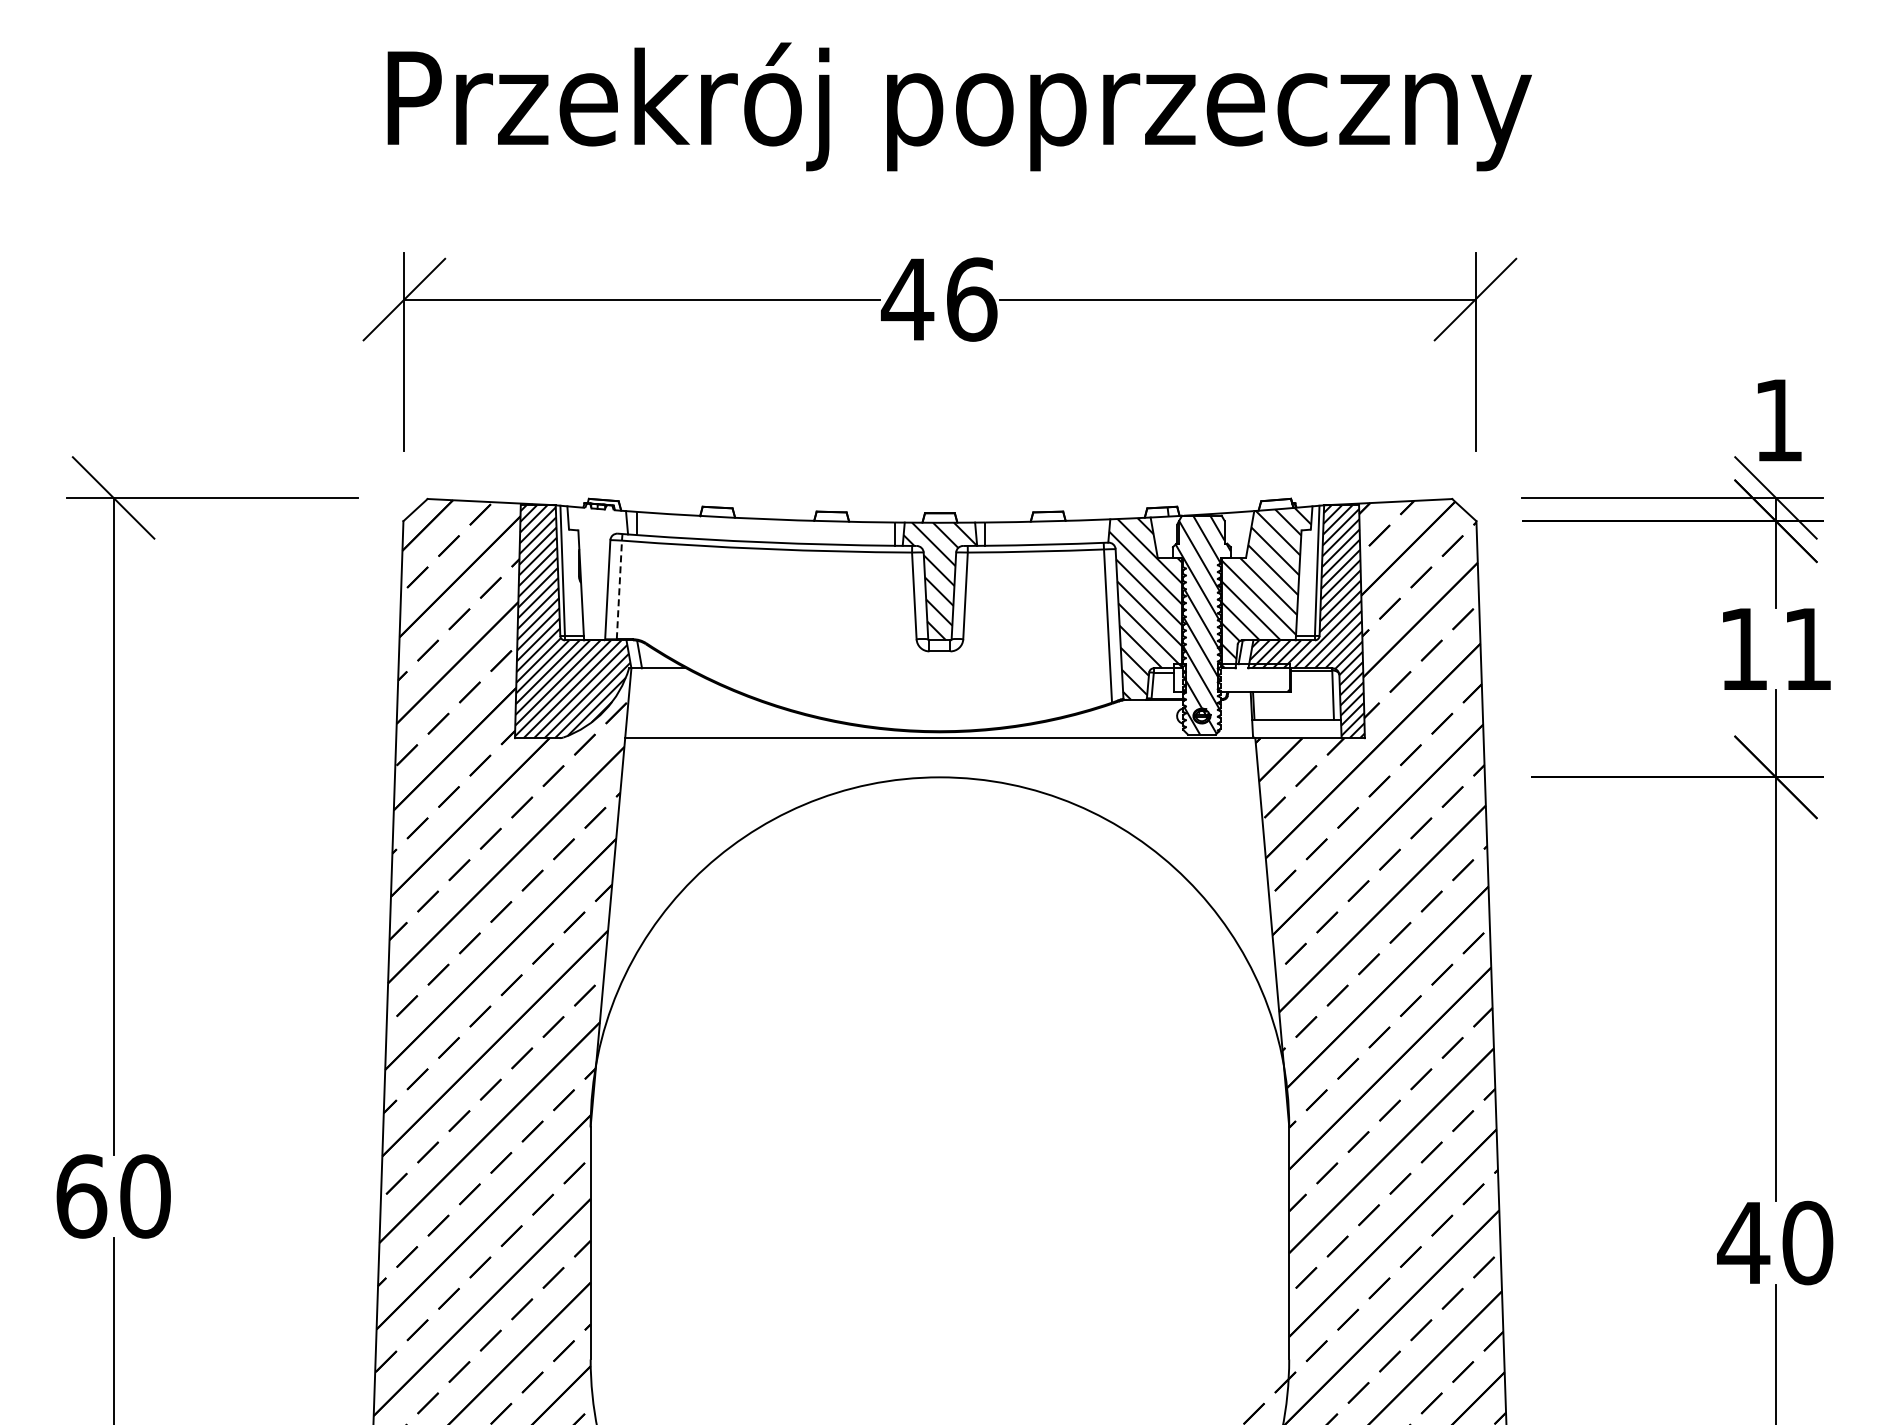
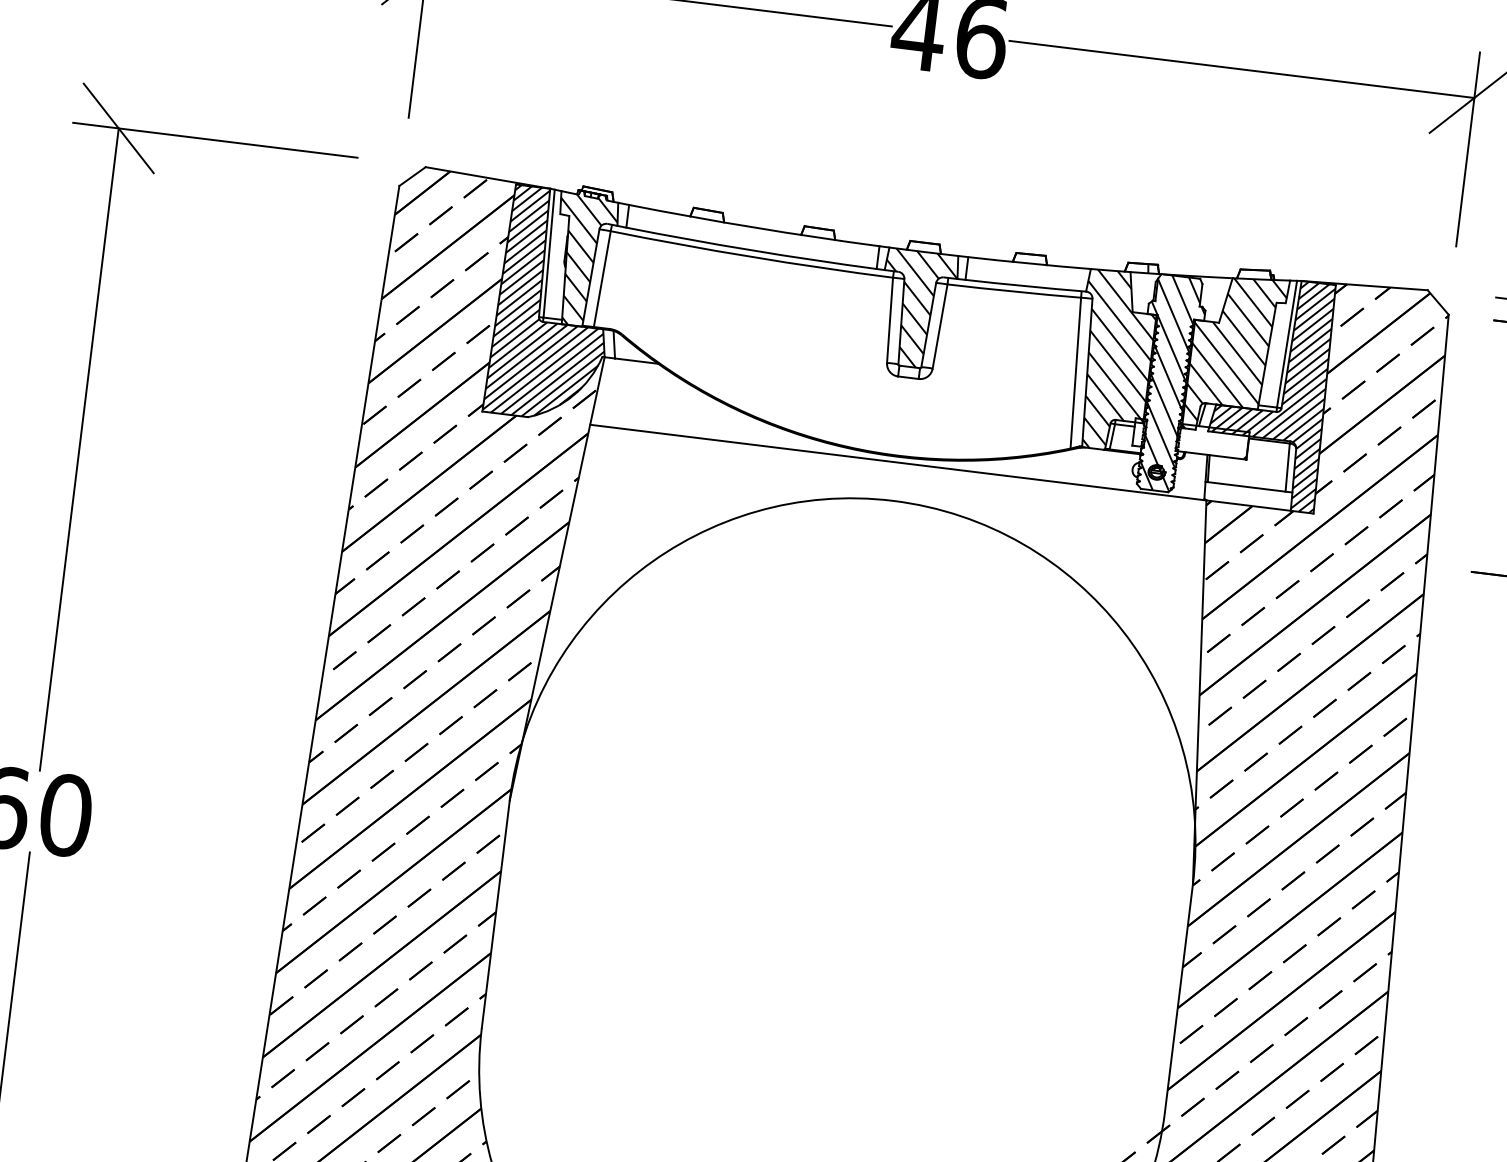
hatch: (597, 573) -> (582, 260), added
line: (619, 589) -> (602, 278), dashed -> solid

